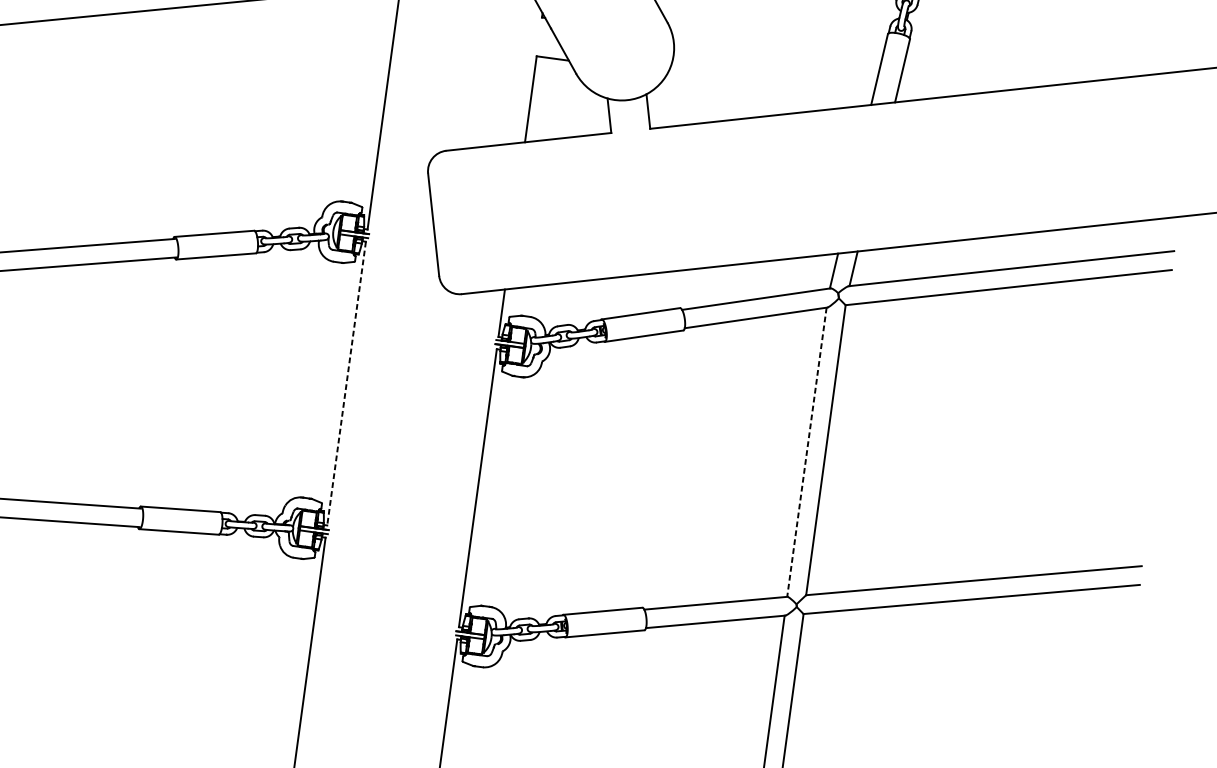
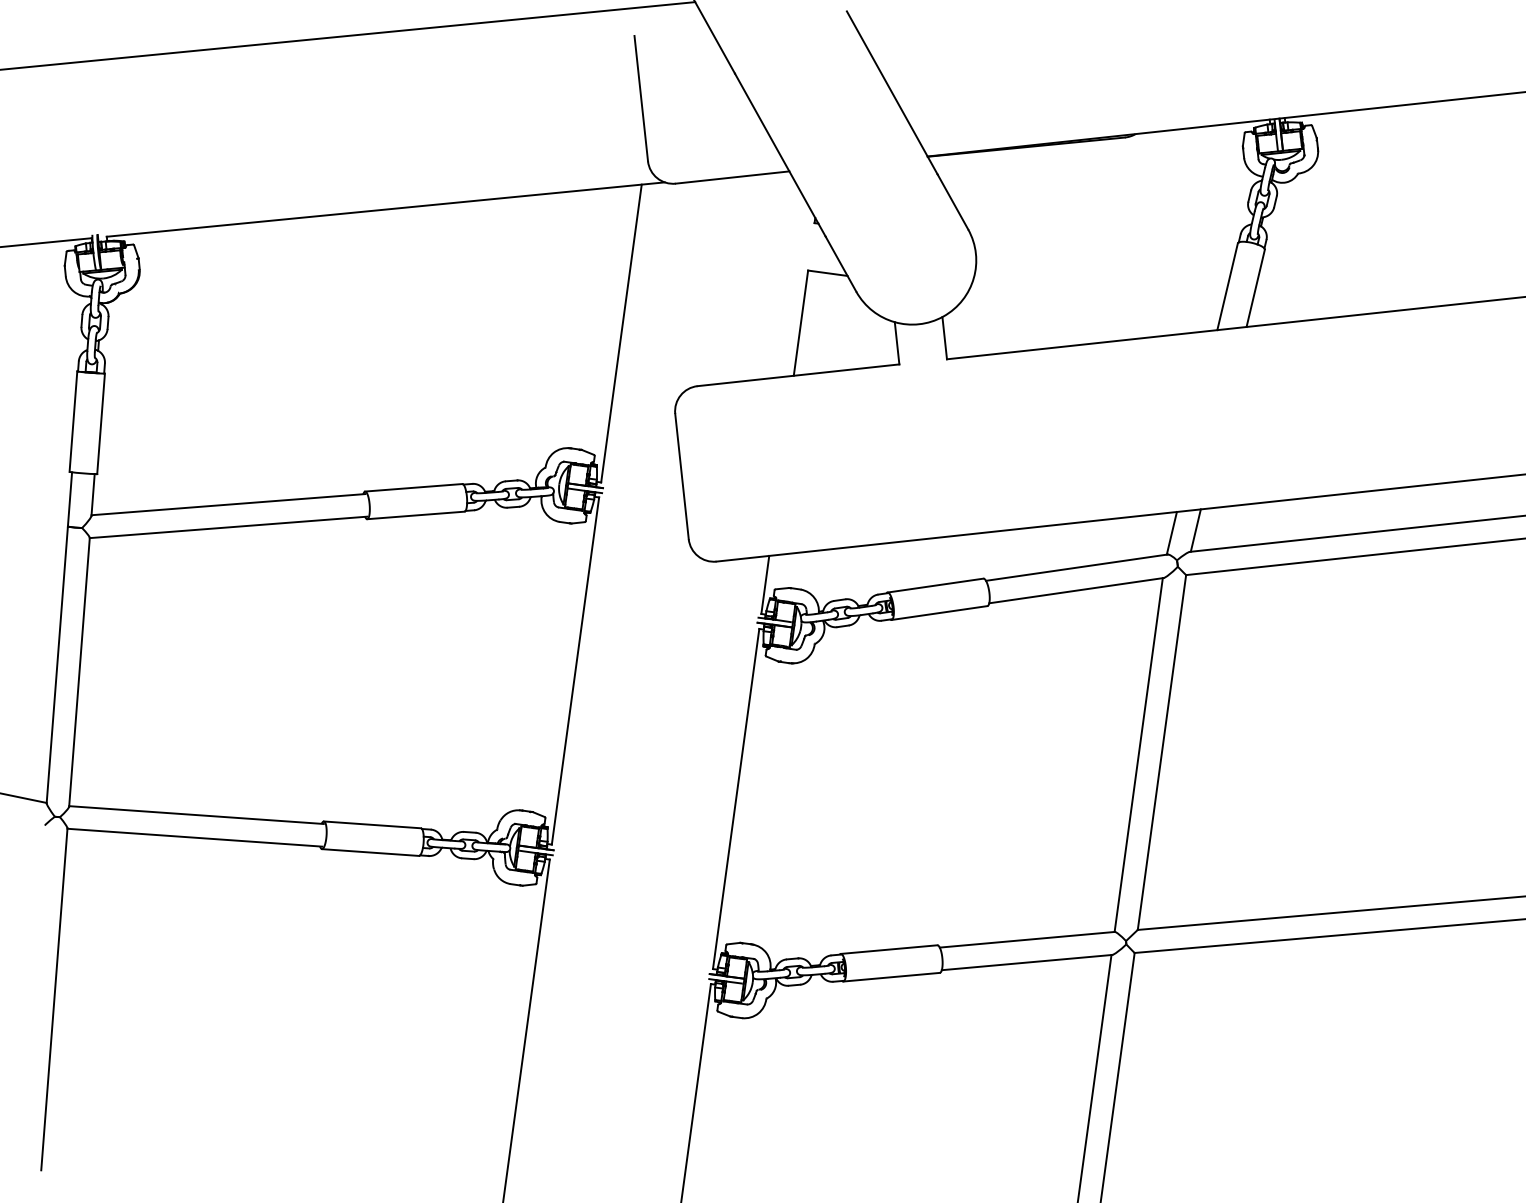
line: (346, 383) -> (575, 671), dashed -> solid
line: (806, 452) -> (1138, 755), dashed -> solid

